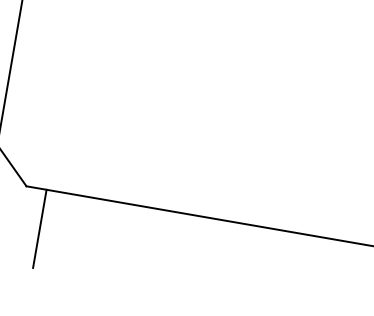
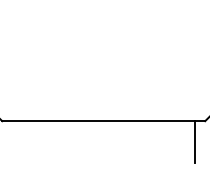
line: (39, 227) -> (12, 141), removed

